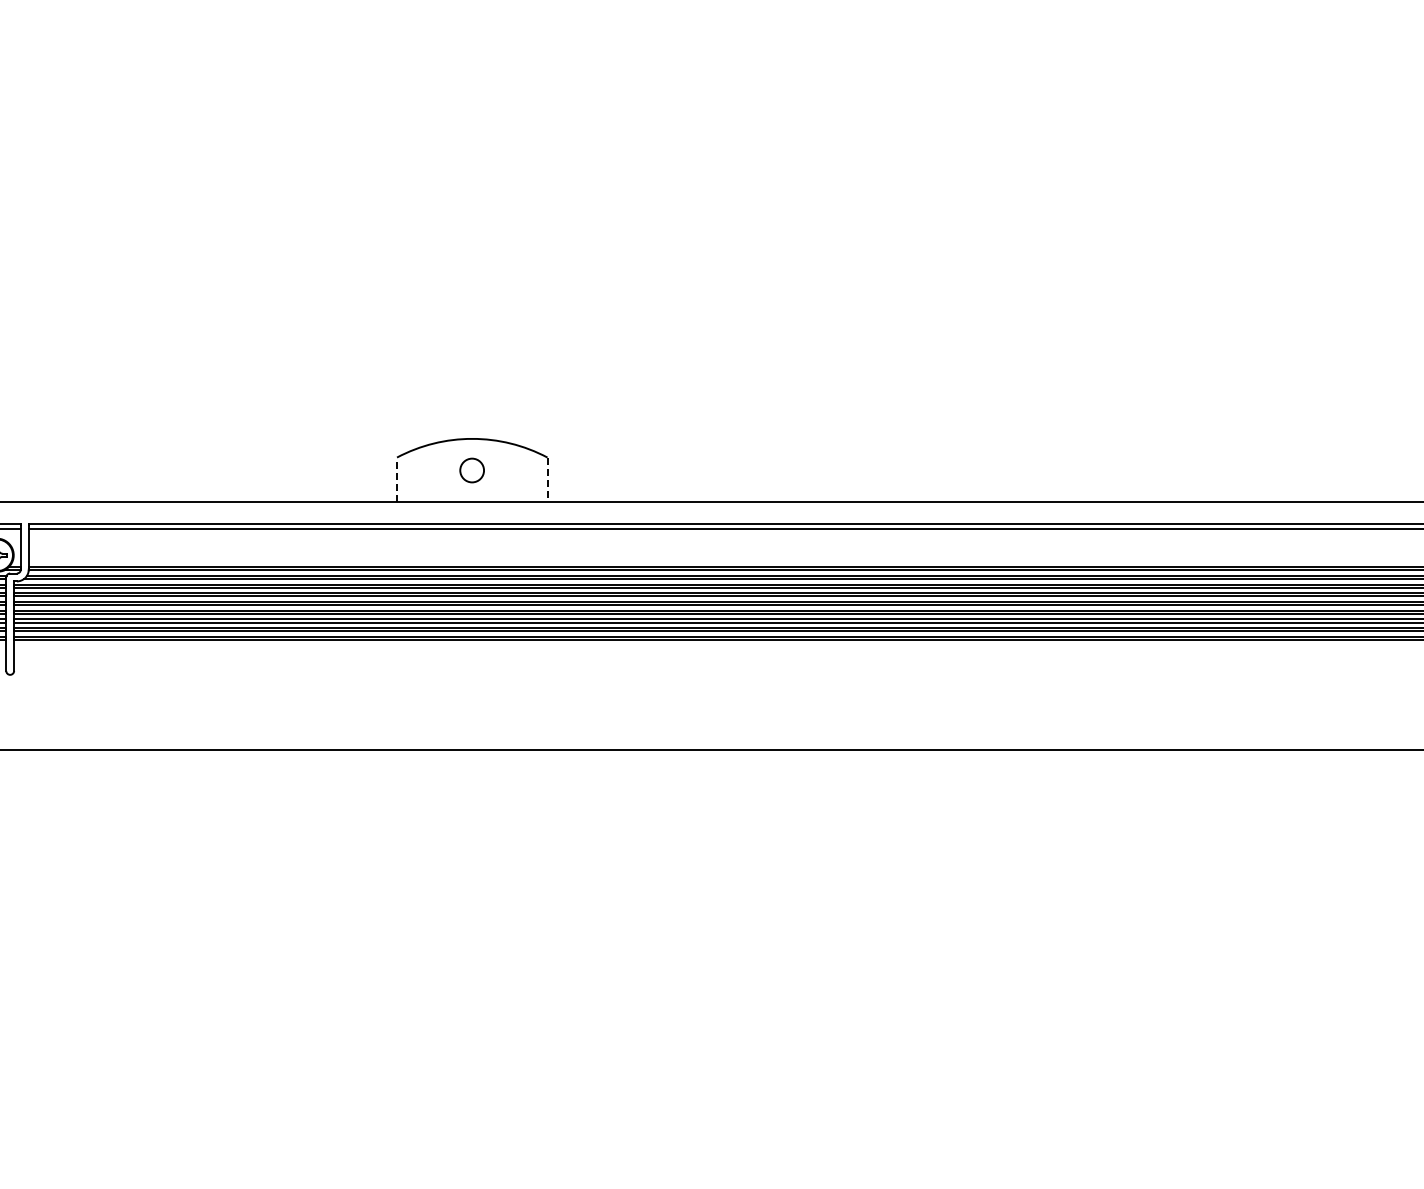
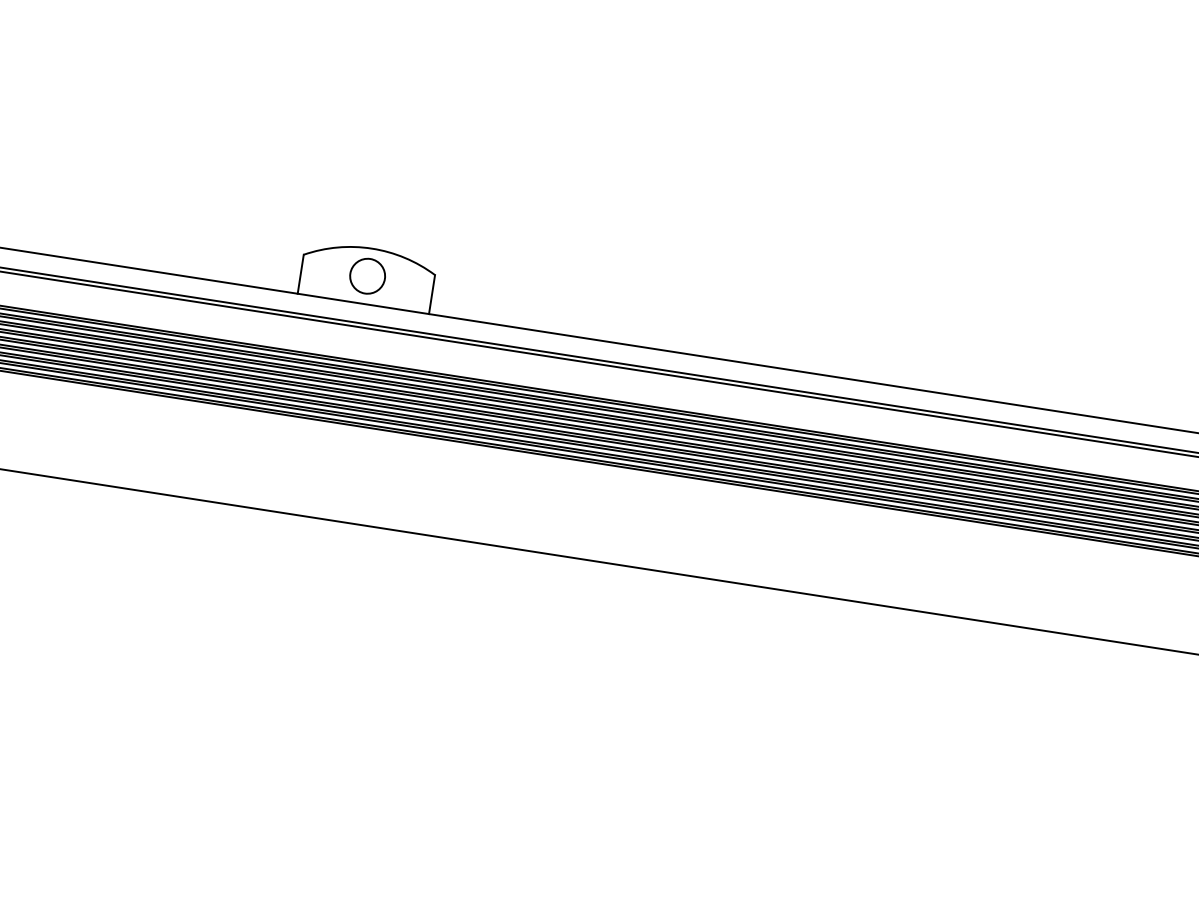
circle: (471, 470) -> (366, 276), size x1.67
line: (397, 479) -> (301, 273), dashed -> solid
line: (547, 480) -> (431, 295), dashed -> solid

